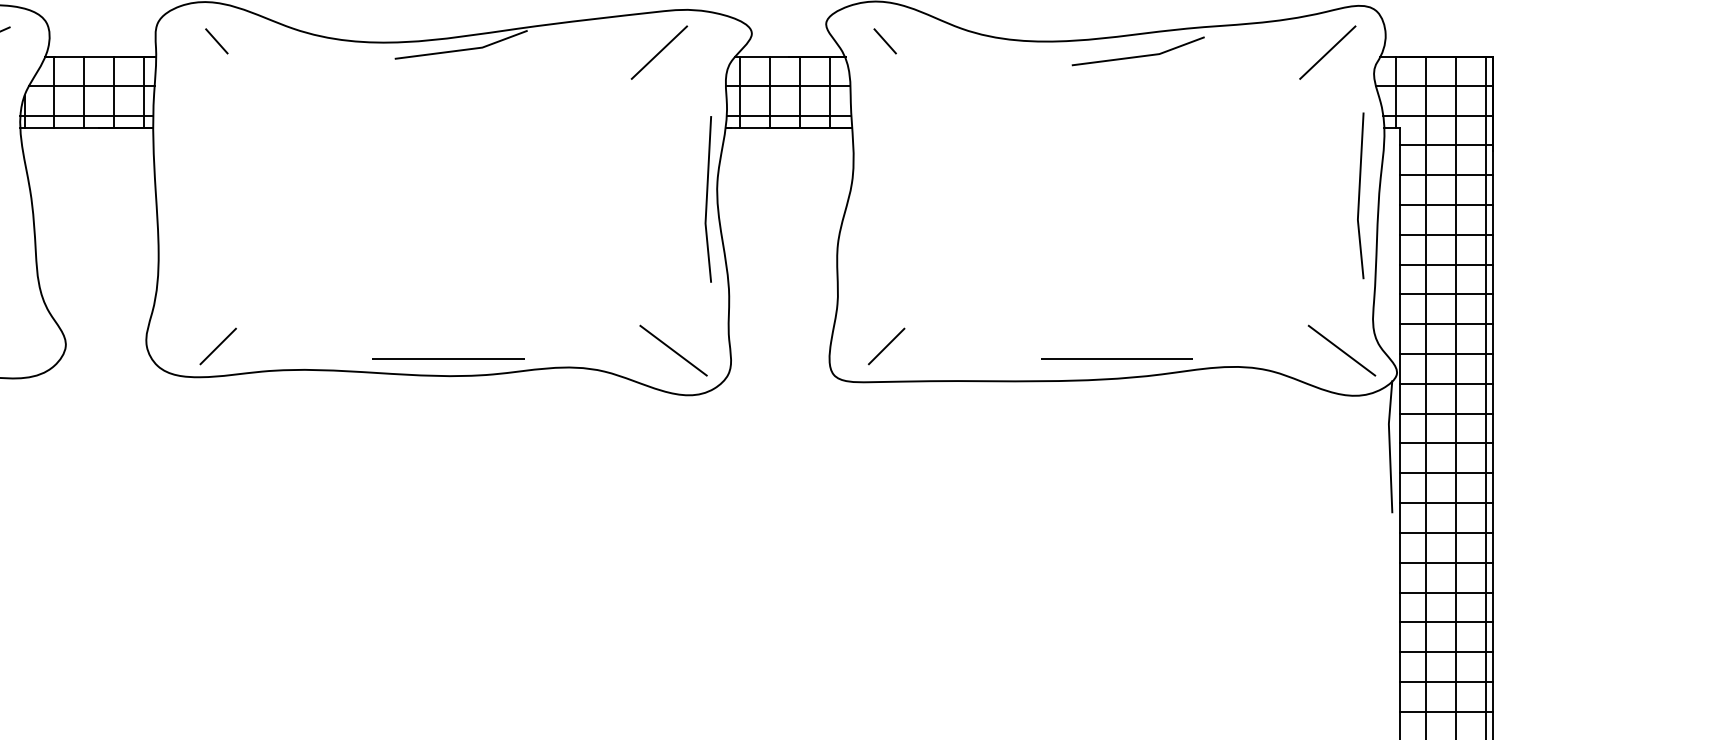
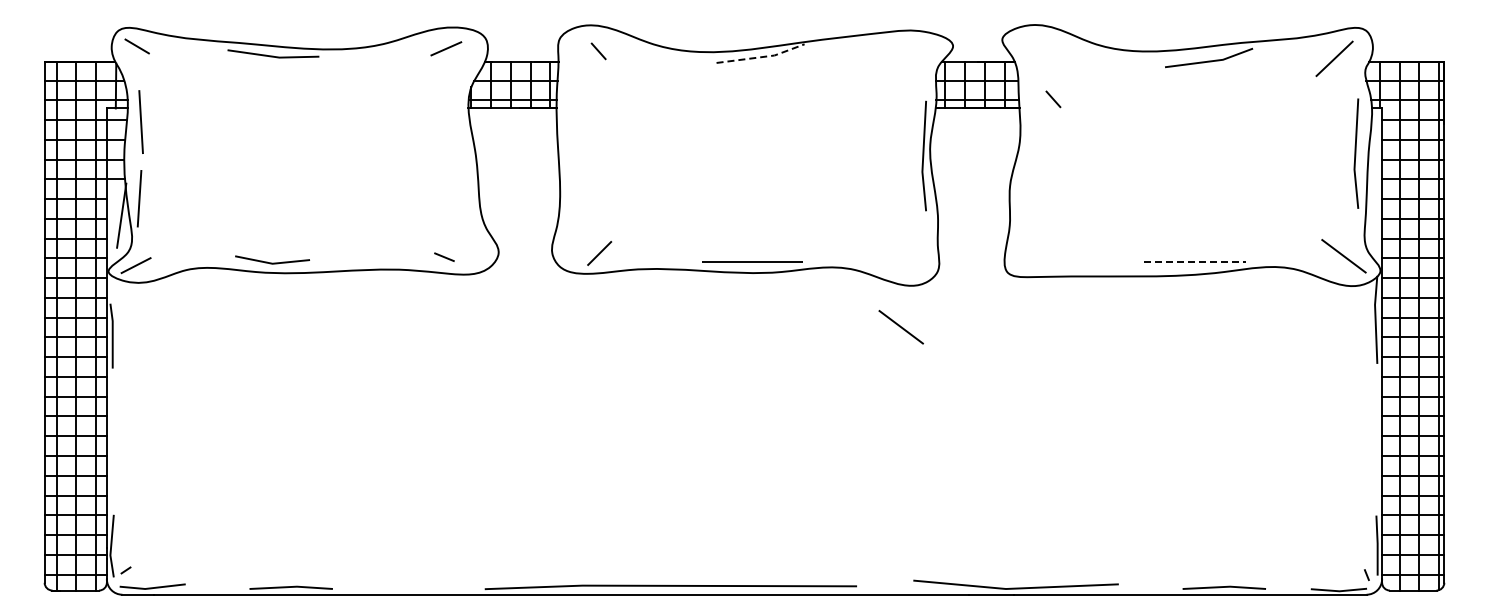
line: (885, 41) -> (1053, 99), moved
line: (464, 50) -> (762, 57), solid -> dashed
line: (658, 52) -> (891, 58), removed
line: (885, 346) -> (1041, 253), removed
line: (672, 351) -> (900, 327), moved
line: (1116, 358) -> (1194, 261), solid -> dashed

